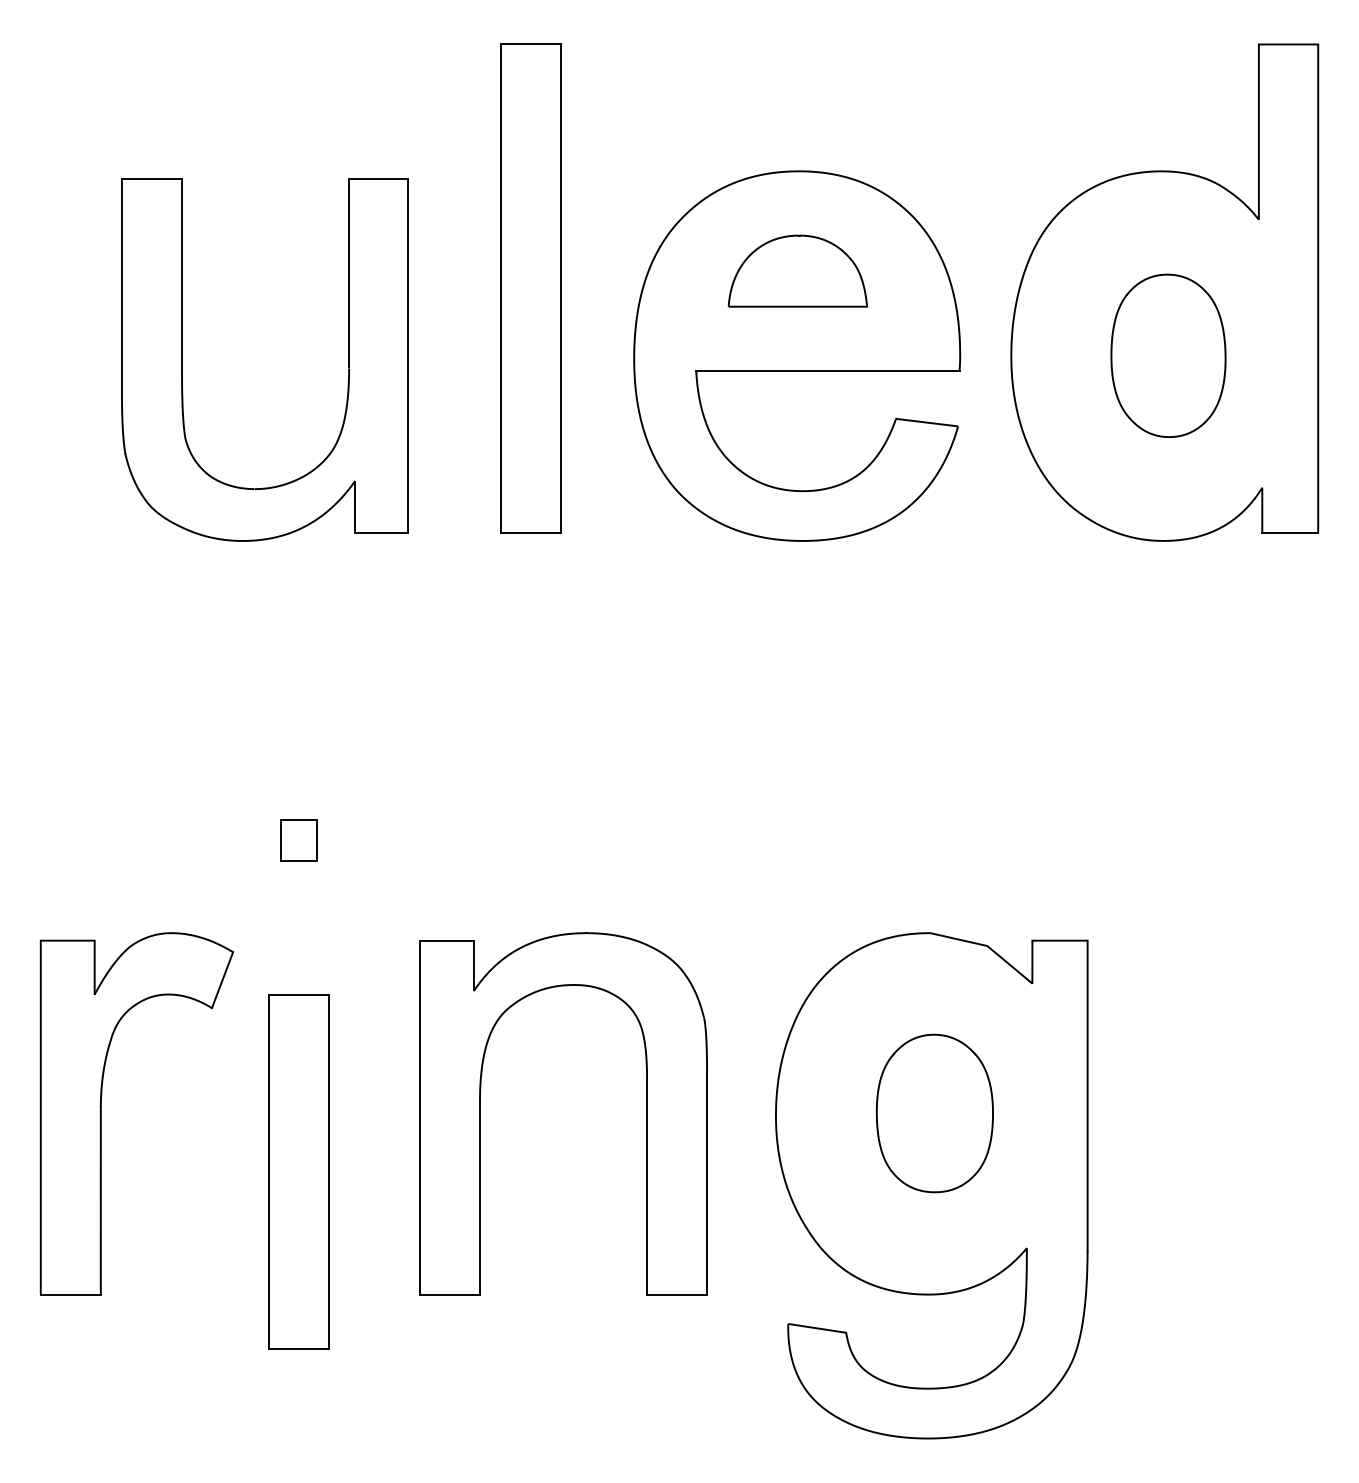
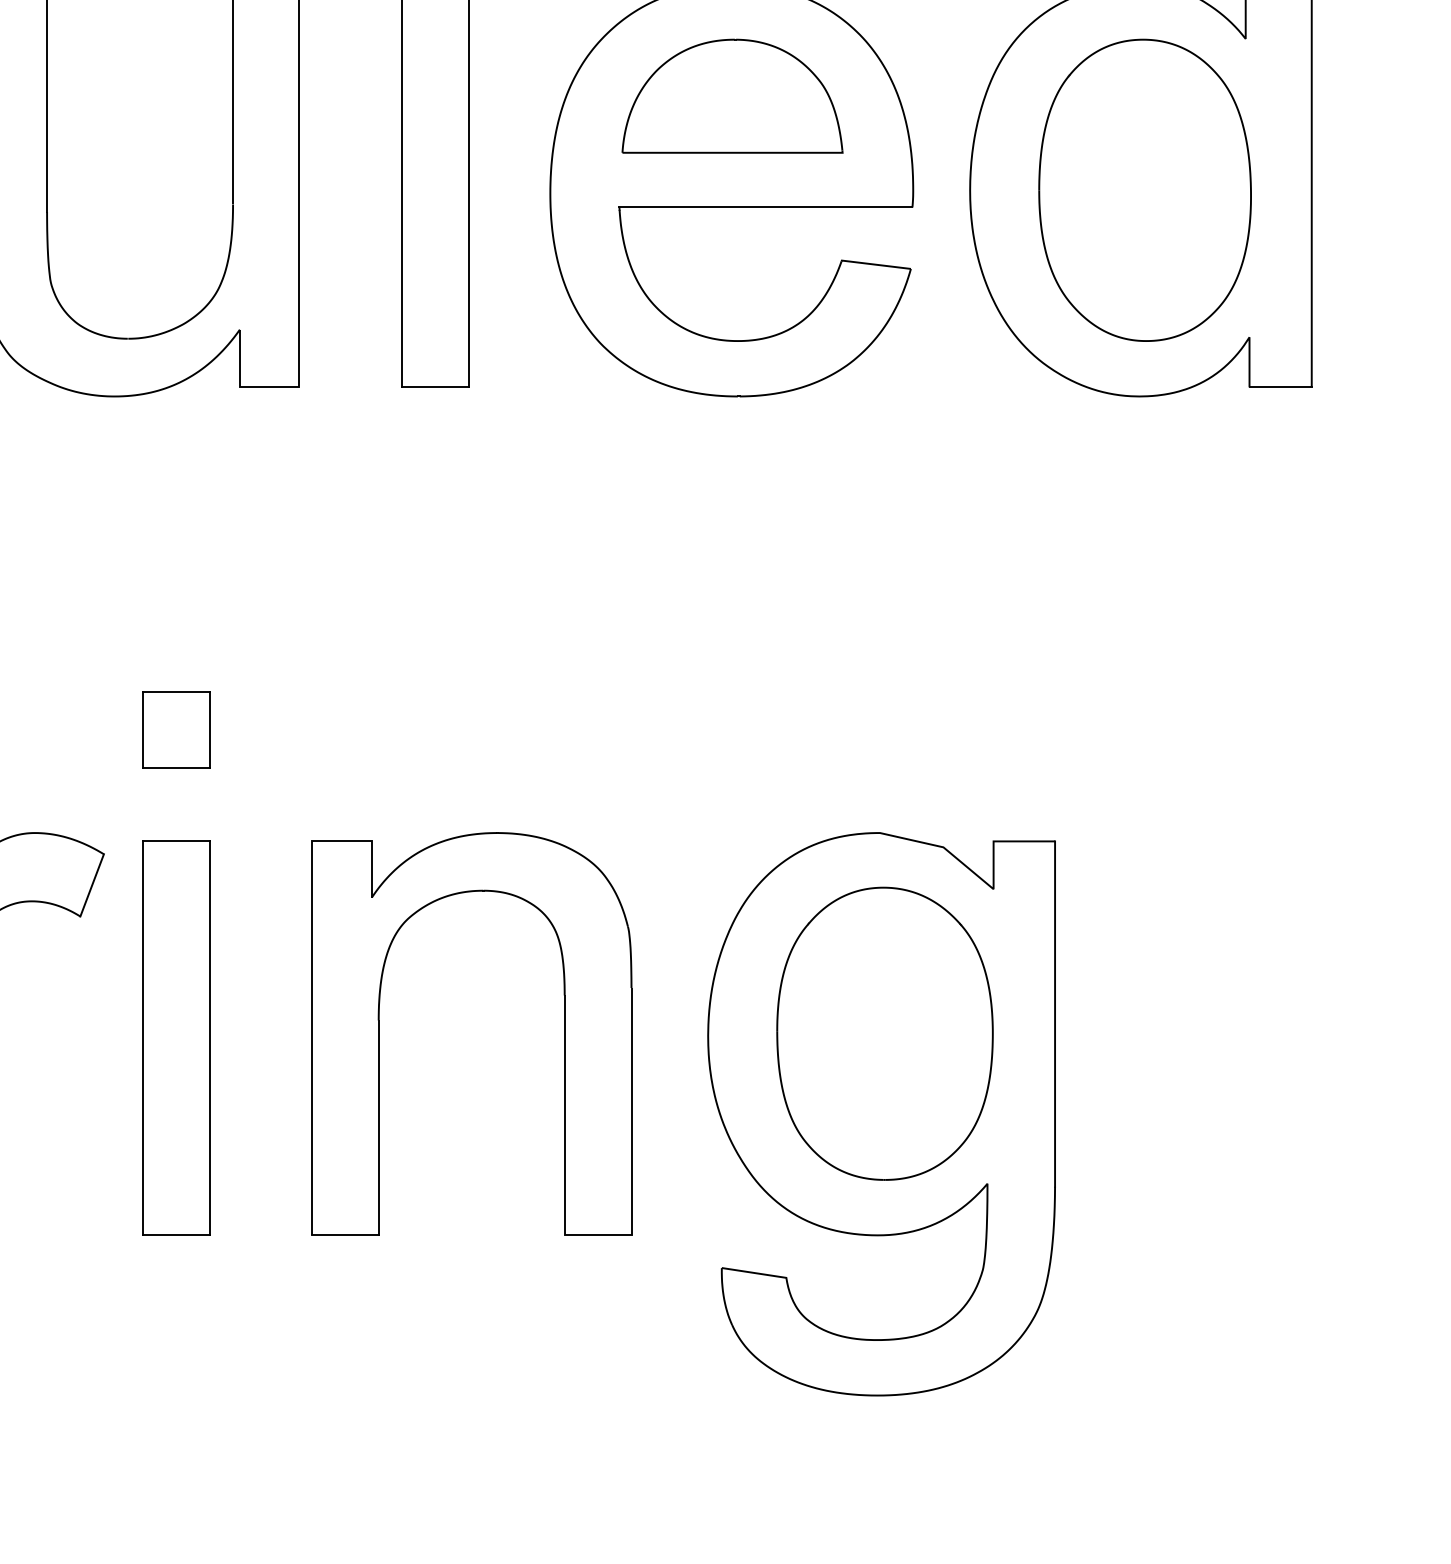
part: (797, 270) -> (732, 95), size x1.43
part: (1168, 355) -> (1145, 190), size x1.67
part: (298, 840) -> (176, 729), size x1.67
part: (934, 1113) -> (884, 1033), size x1.67
part: (298, 1171) -> (176, 1038), moved

